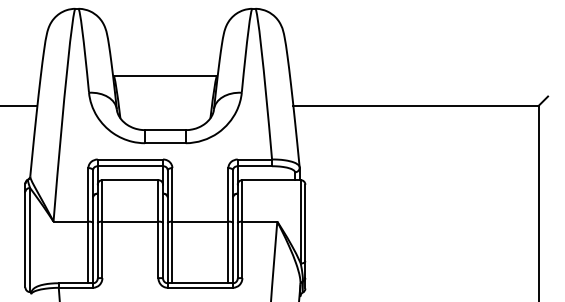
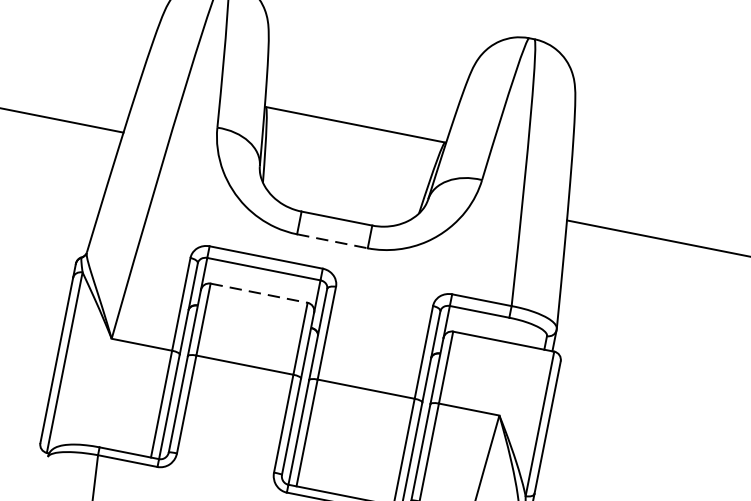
line: (165, 143) -> (332, 241), solid -> dashed
line: (130, 180) -> (259, 293), solid -> dashed

